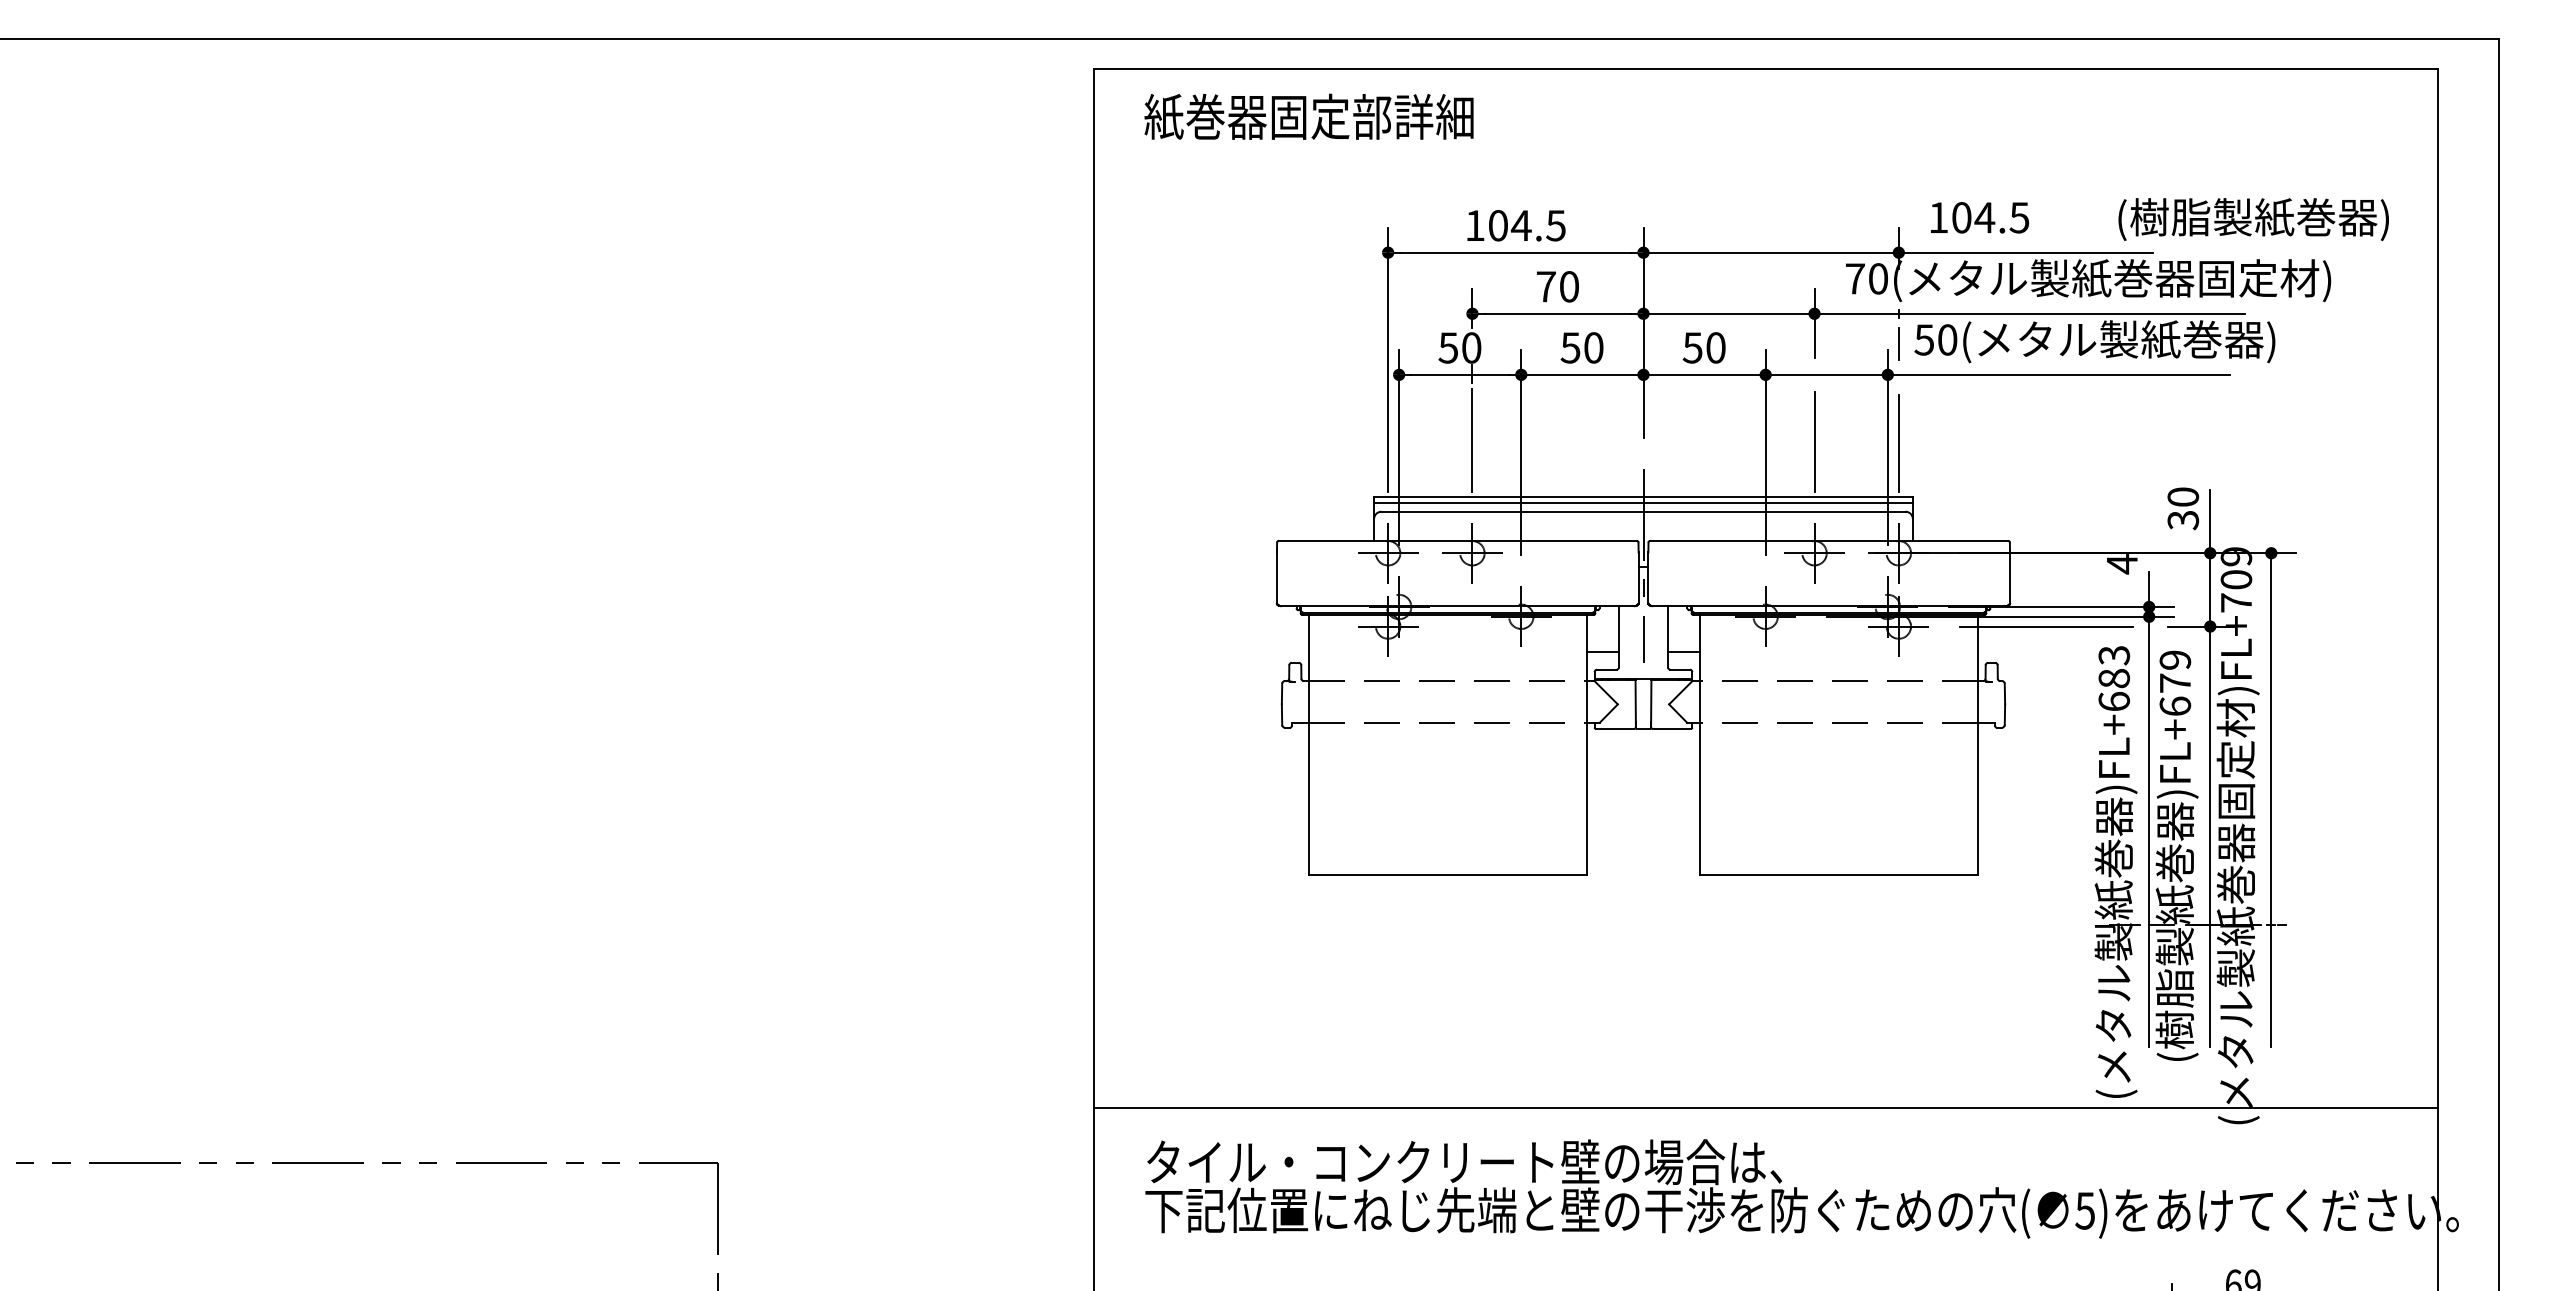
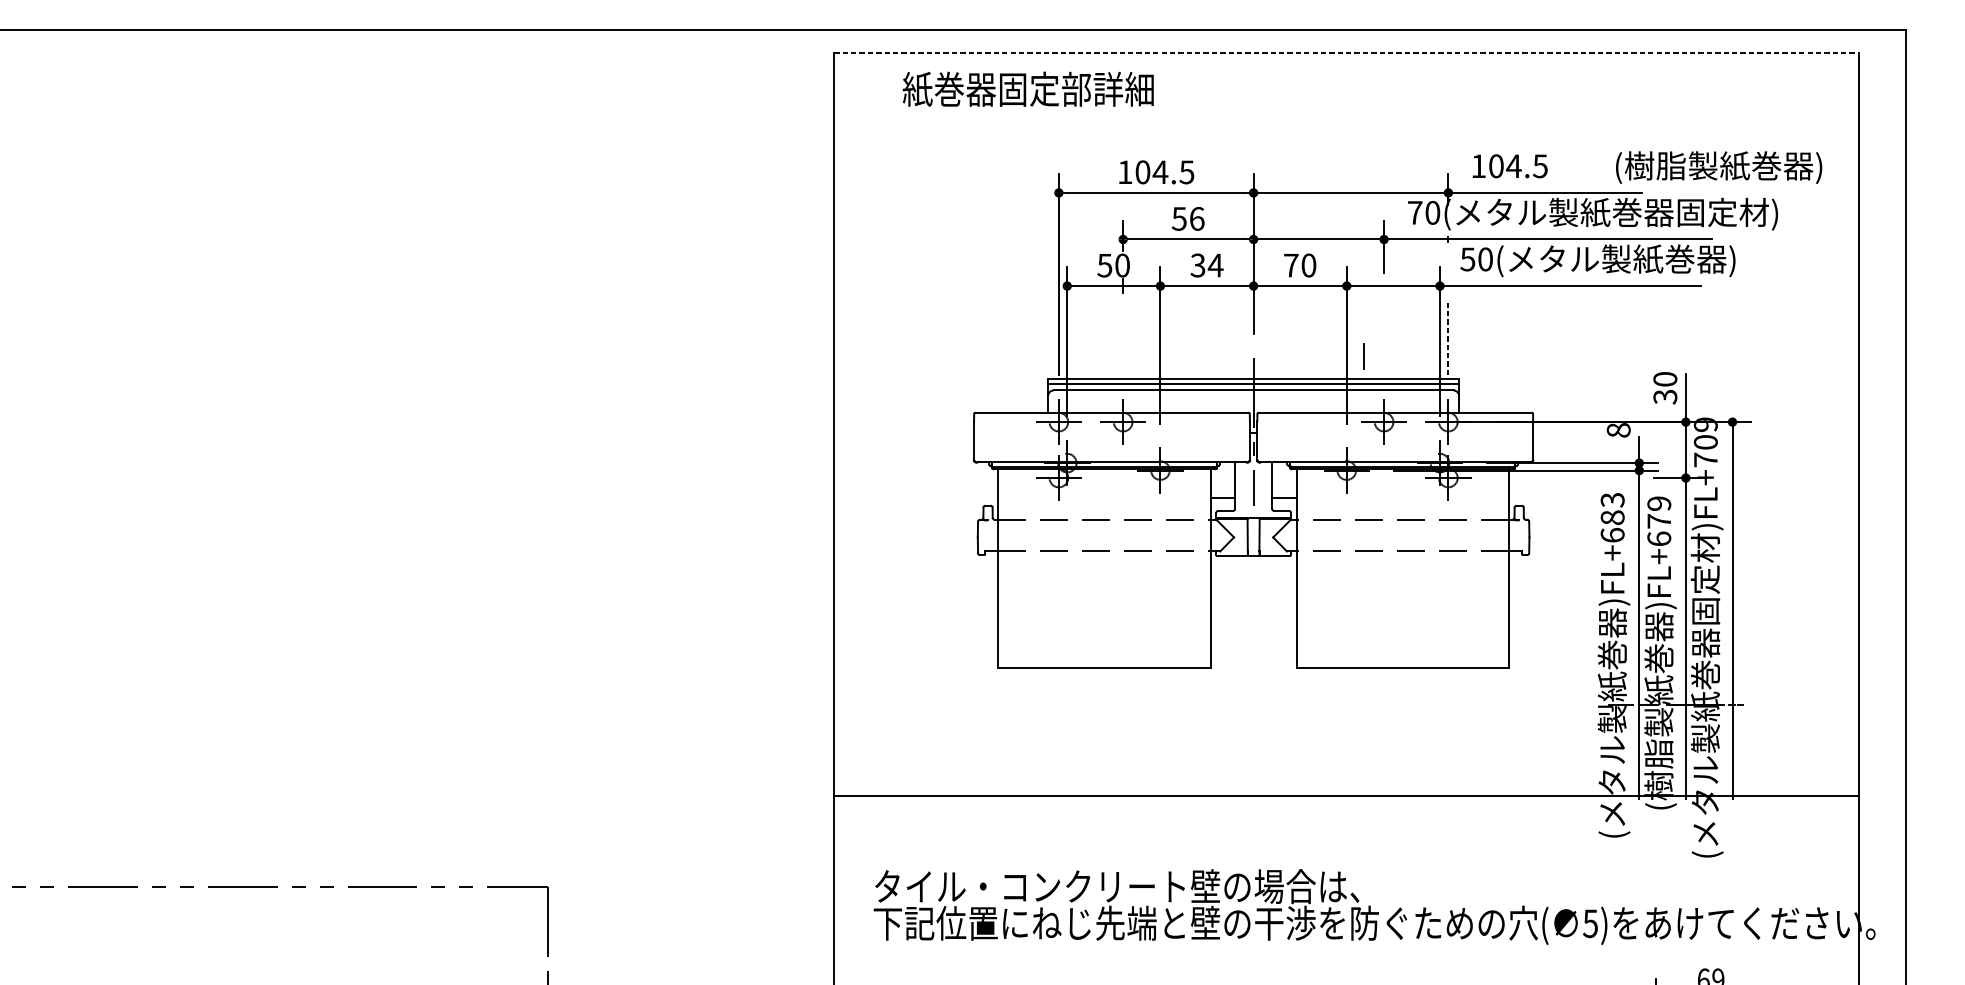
line: (1765, 69) -> (1346, 53), solid -> dashed
text: (1308, 116) -> (1027, 89), moved
text: (1557, 286) -> (1188, 218), 70 -> 56
line: (1898, 343) -> (1363, 355), moved
text: (1582, 347) -> (1207, 265), 50 -> 34
text: (1692, 347) -> (1291, 265), 50 -> 70
line: (1472, 439) -> (1123, 335), removed
line: (1814, 441) -> (1384, 336), removed
line: (1898, 442) -> (1448, 337), solid -> dashed
text: (2121, 564) -> (1618, 430), 4 -> 8
line: (2046, 626) -> (1561, 478), removed
line: (1765, 1107) -> (1346, 796), moved

